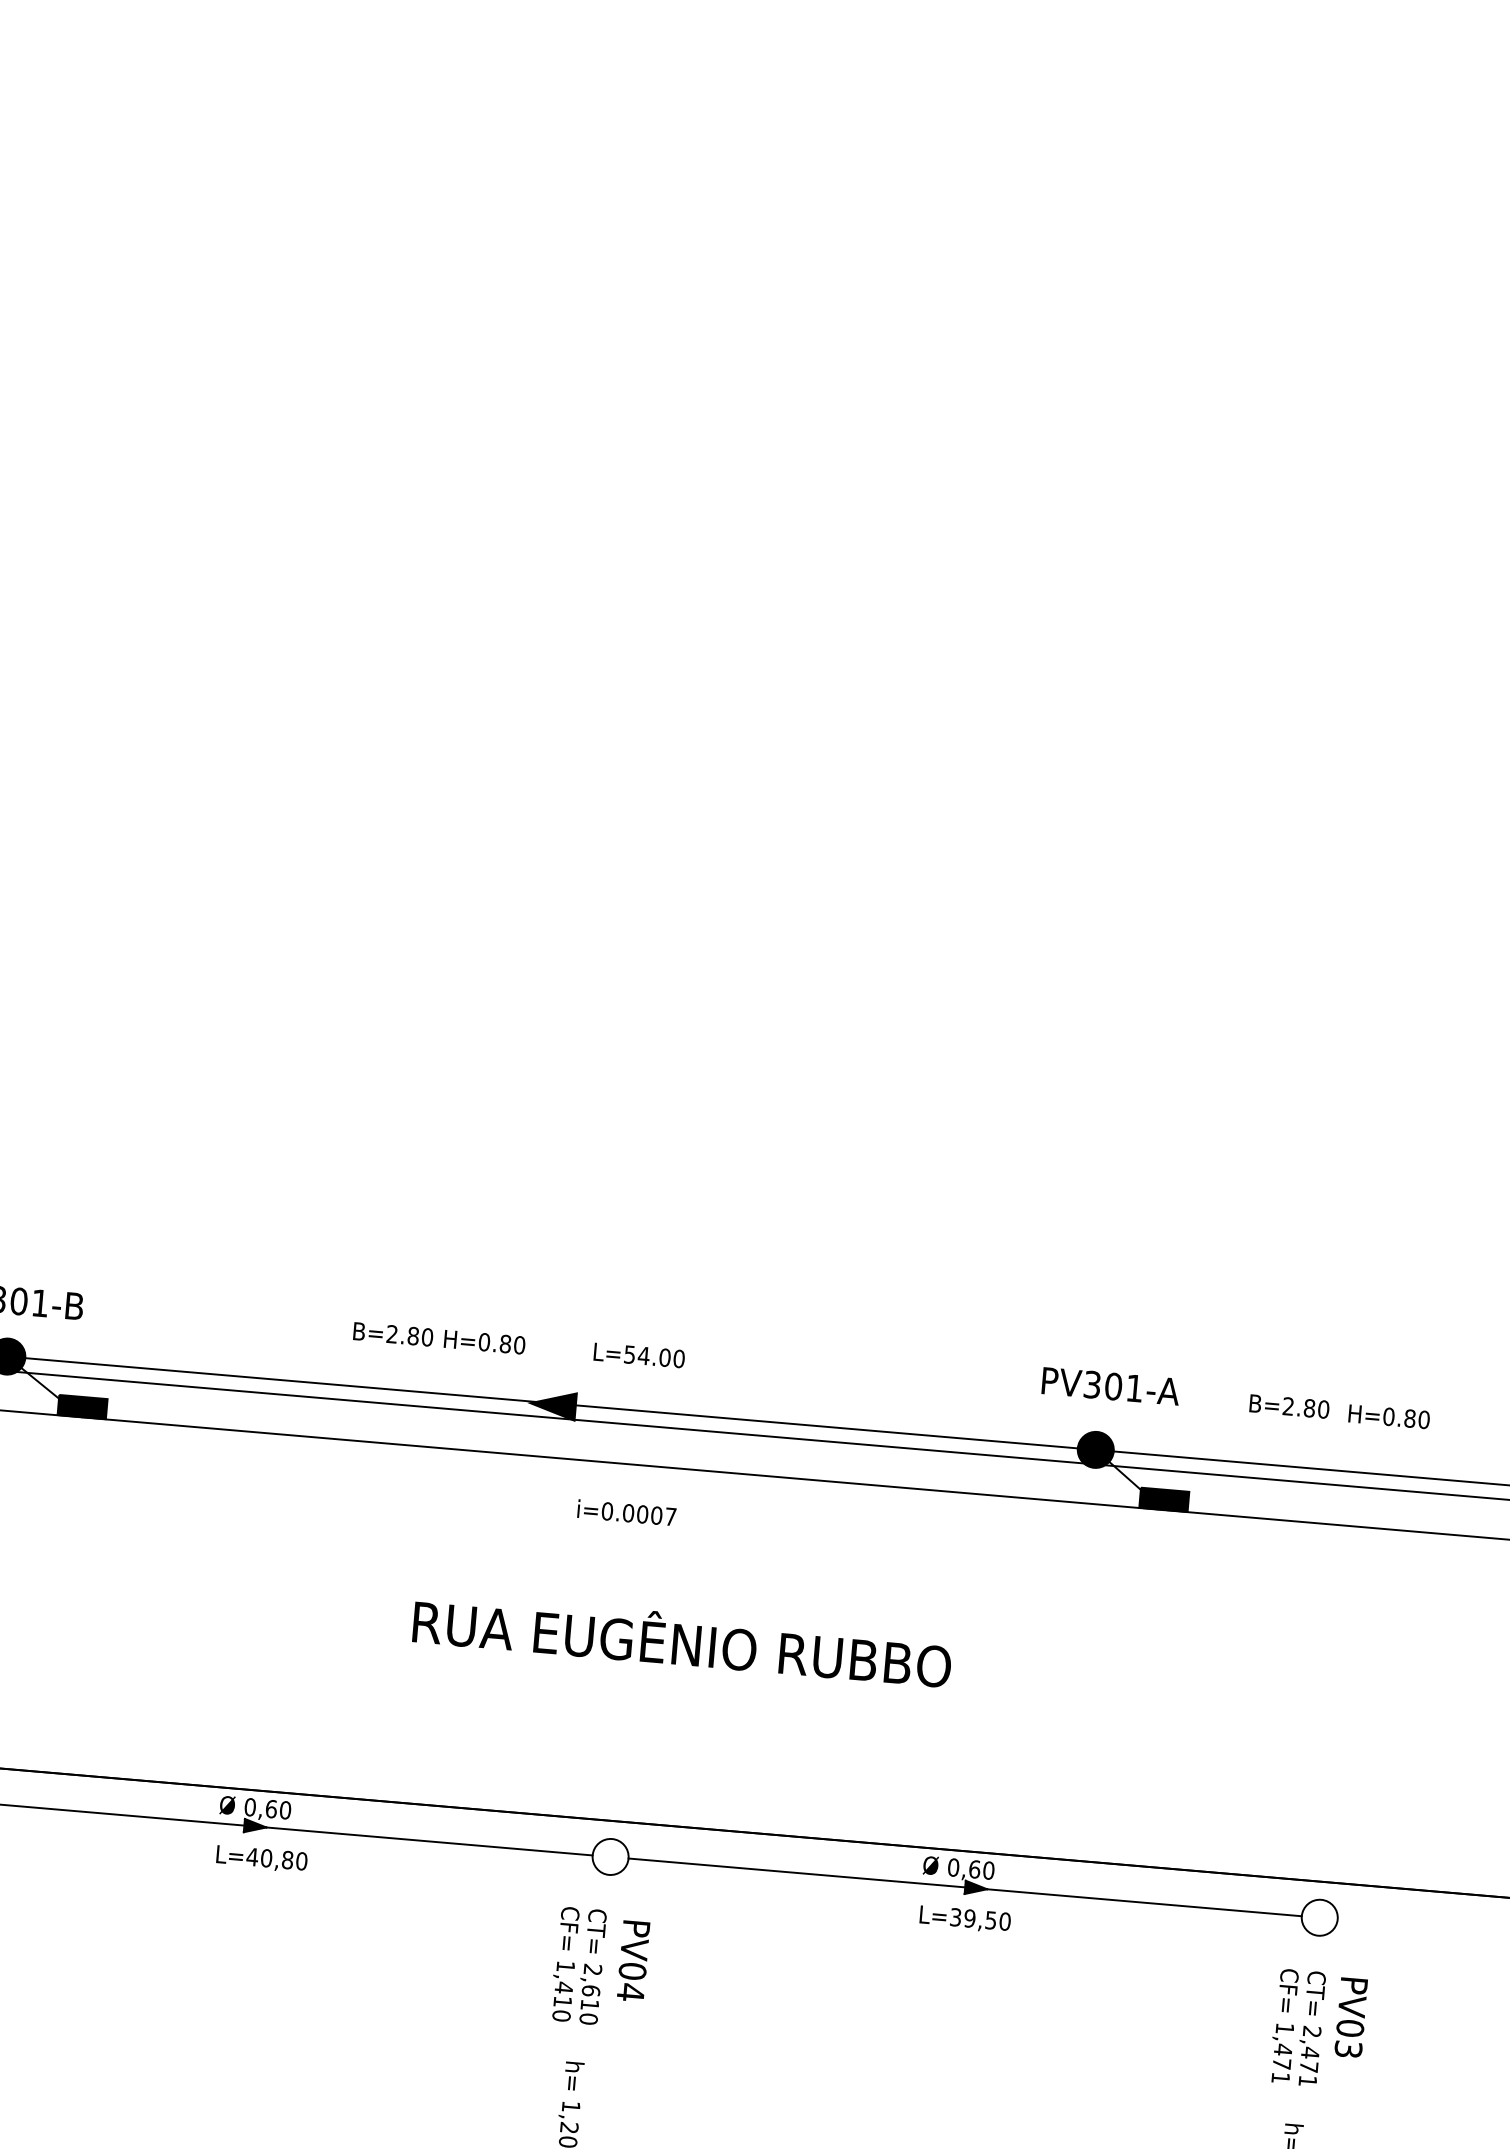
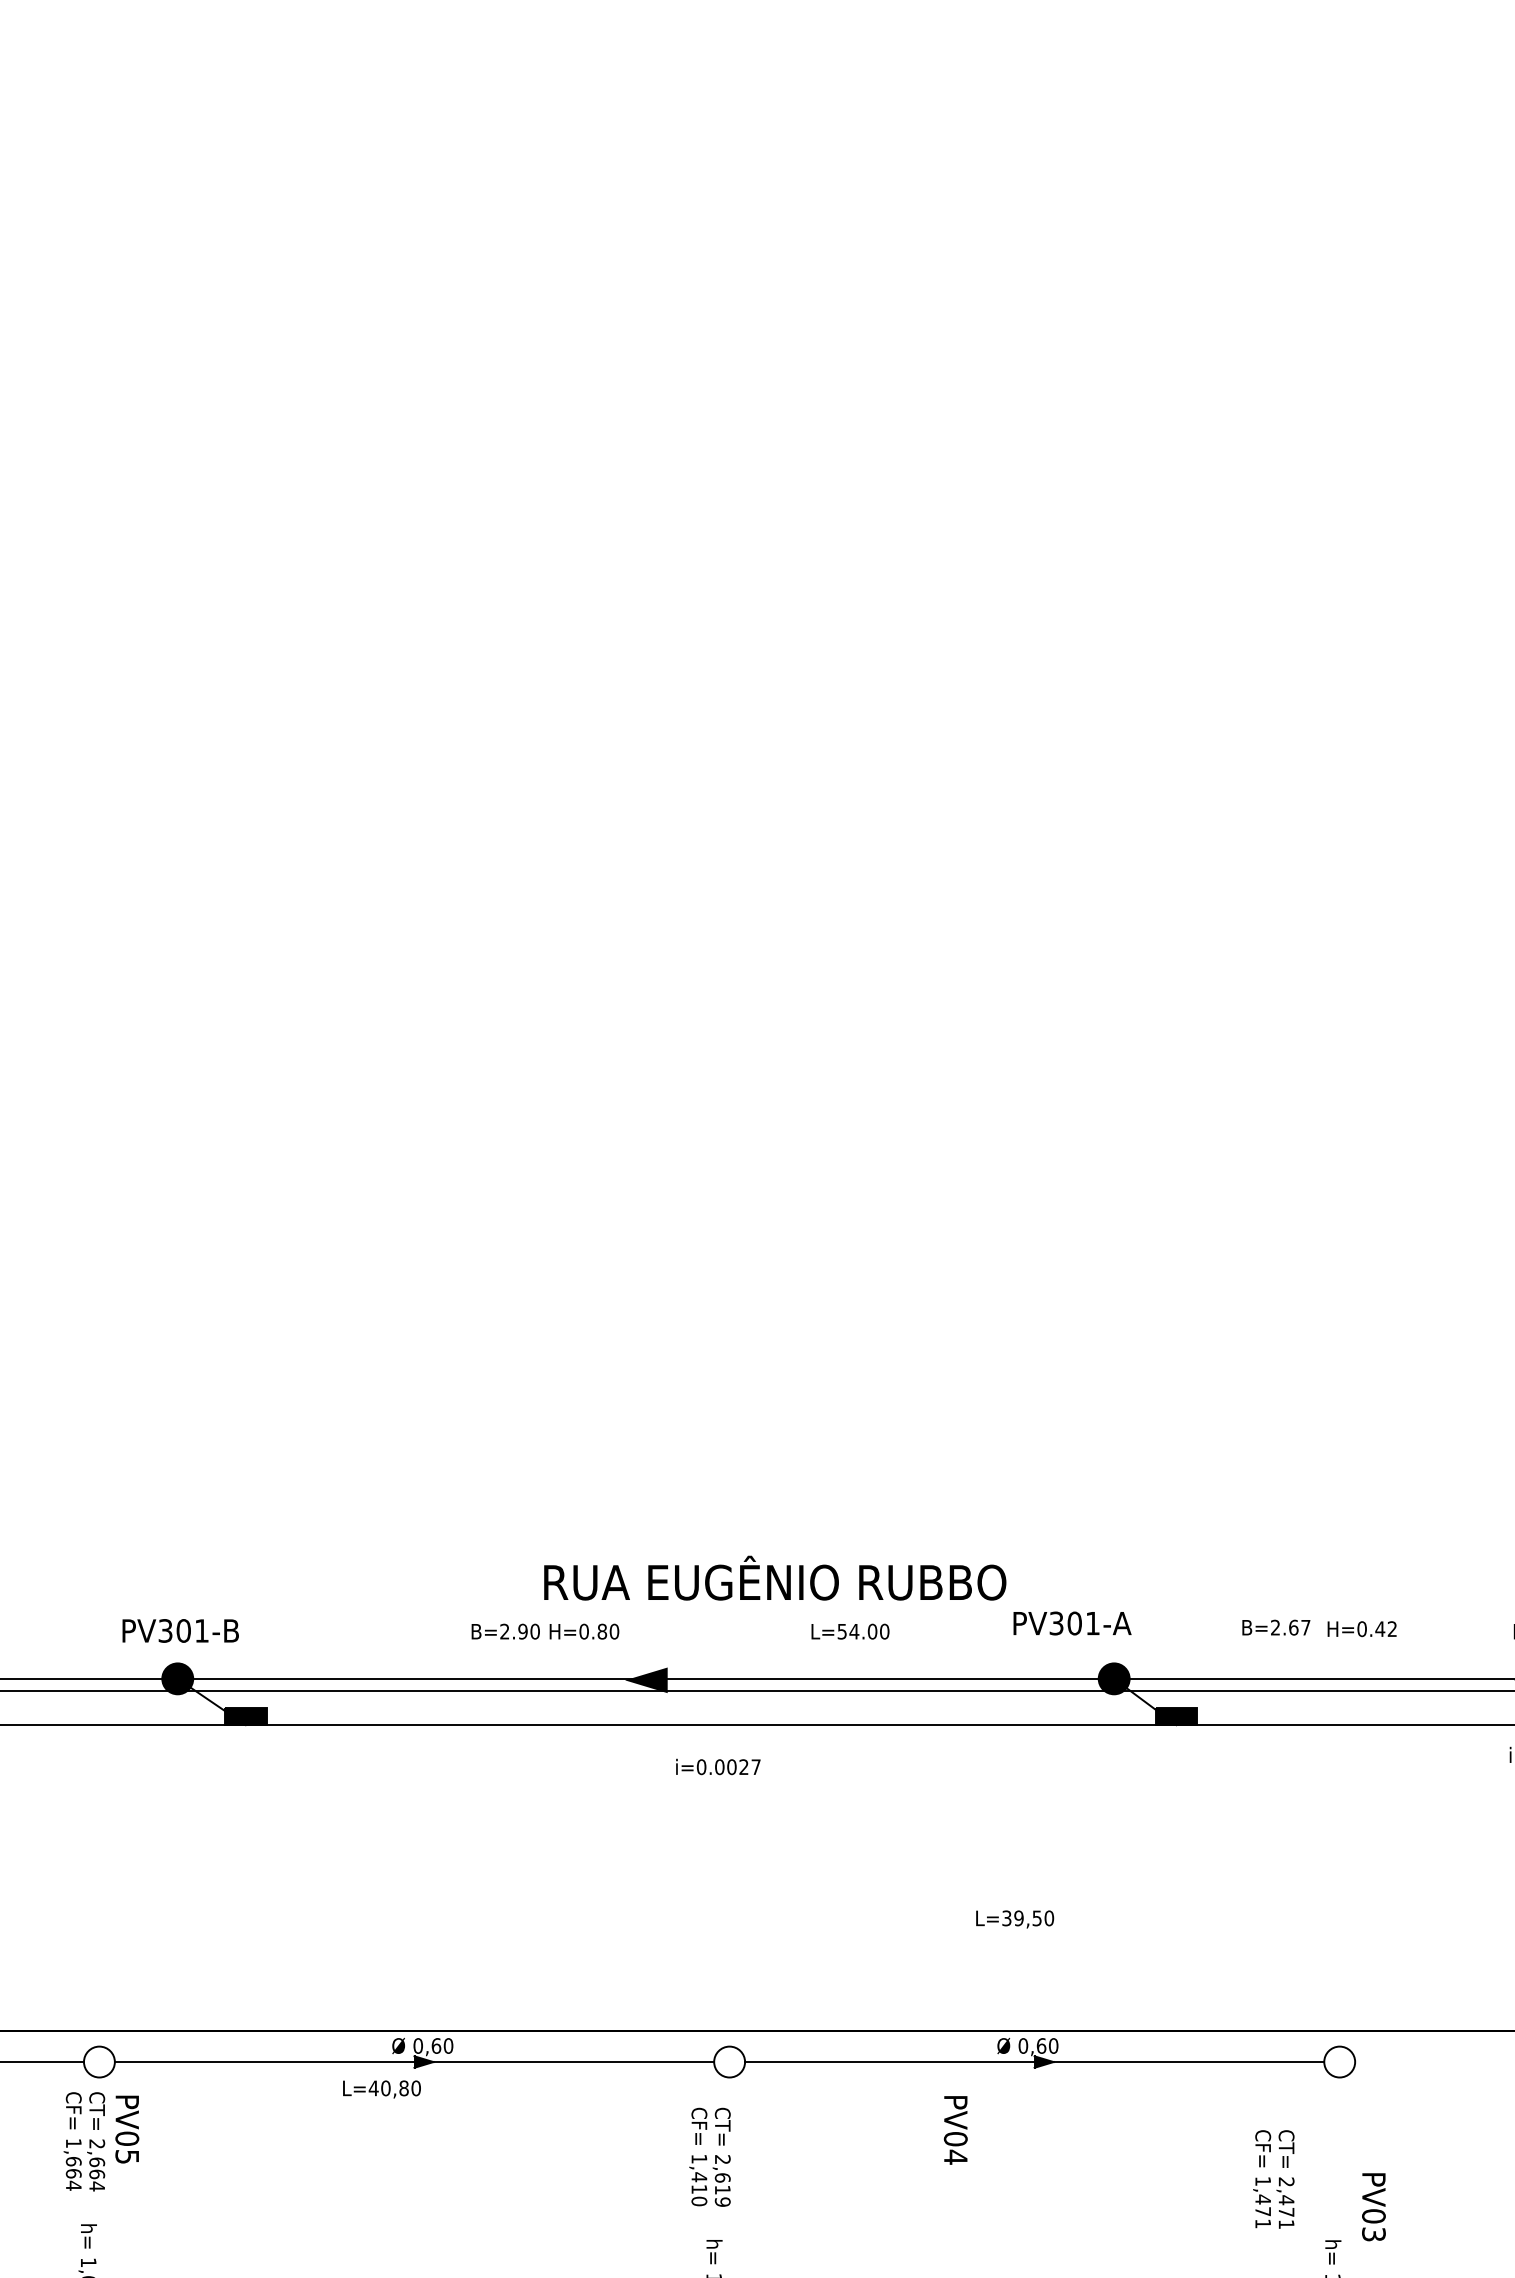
text: (412, 1335) -> (522, 1631), B=2.80 -> B=2.90
text: (639, 1355) -> (850, 1631), moved
text: (1110, 1386) -> (1072, 1623), moved
text: (1316, 1408) -> (1299, 1627), B=2.80 -> B=2.67
text: (1417, 1419) -> (1386, 1629), H=0.80 -> H=0.42
text: (656, 1515) -> (743, 1767), i=0.0007 -> i=0.0027
text: (683, 1638) -> (775, 1577), moved
text: (261, 1859) -> (381, 2089), moved
text: (965, 1919) -> (1015, 1919), moved
text: (633, 1961) -> (955, 2130), moved
text: (588, 2018) -> (722, 2201), 2,610 -> 2,619
text: (1350, 2018) -> (1373, 2207), moved
text: (1297, 2027) -> (1273, 2179), moved

